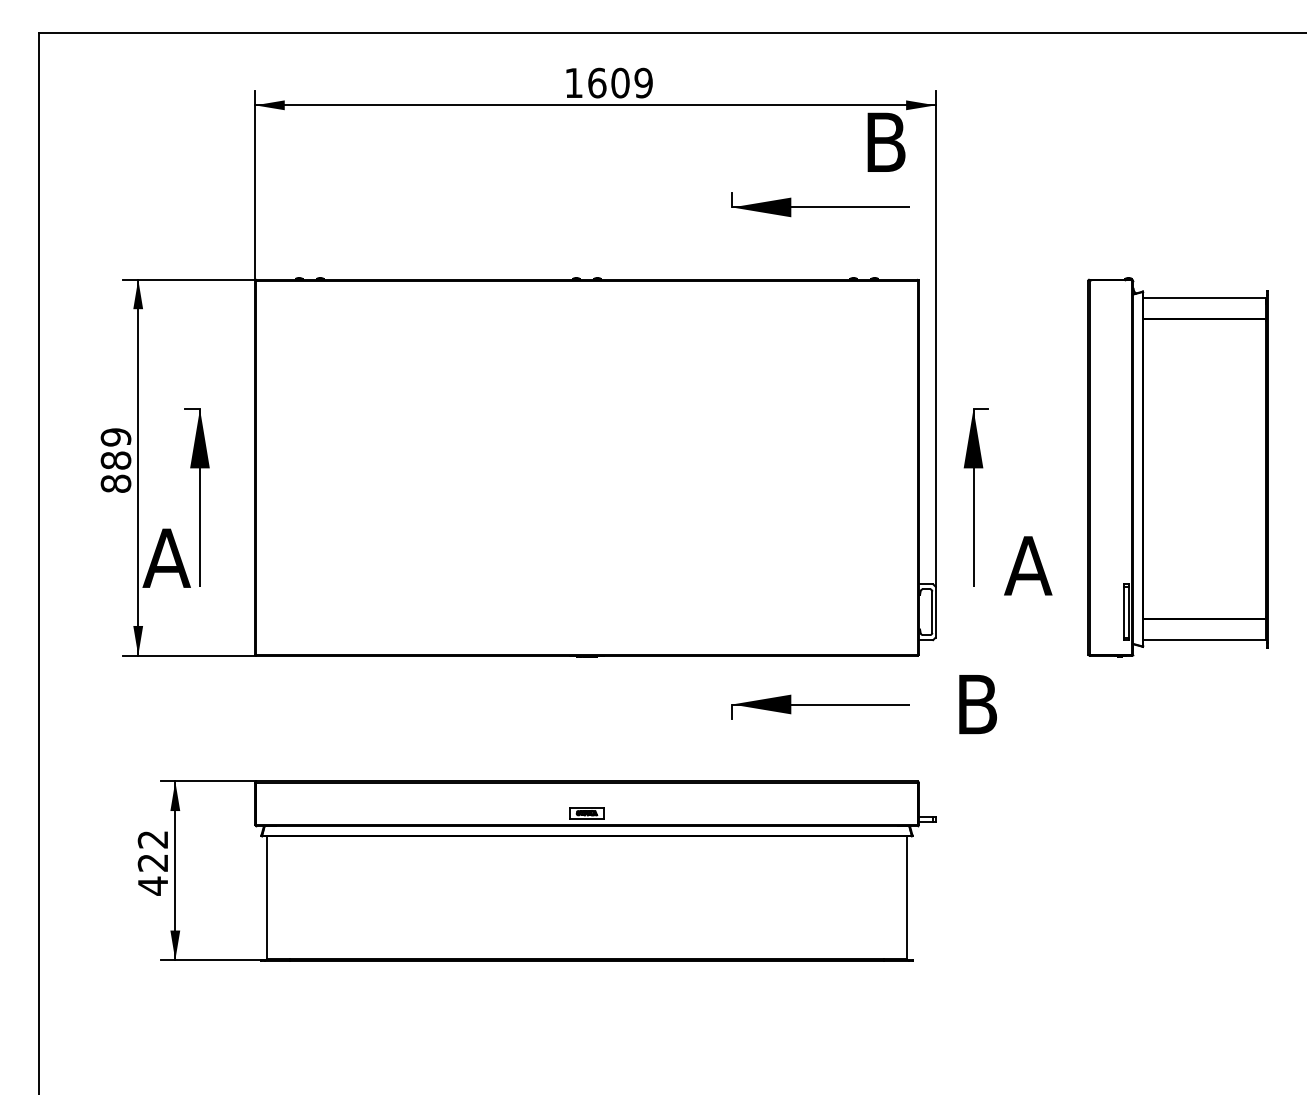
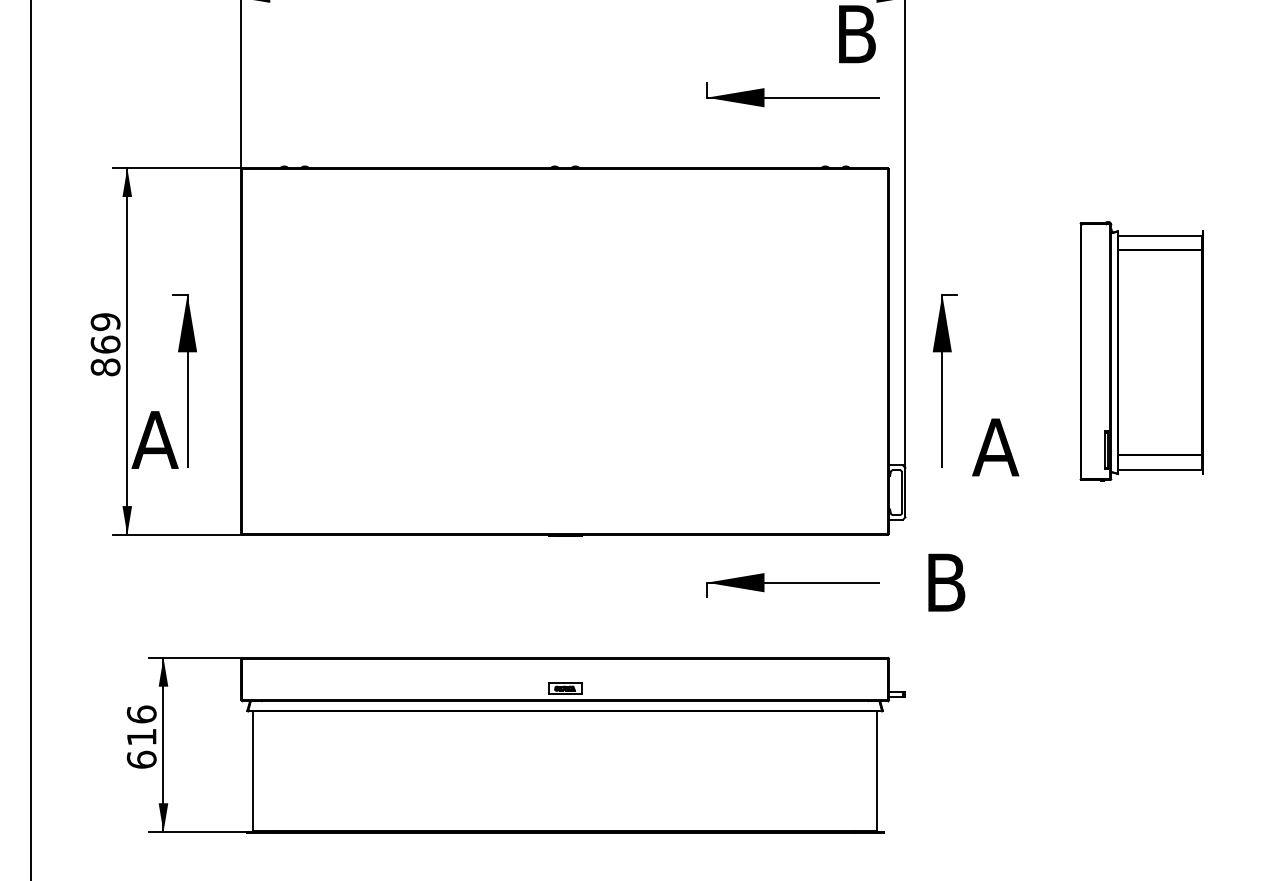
text: (115, 460) -> (105, 344), 889 -> 869
part: (1177, 467) -> (1141, 351), size x0.7
text: (152, 862) -> (141, 736), 422 -> 616

